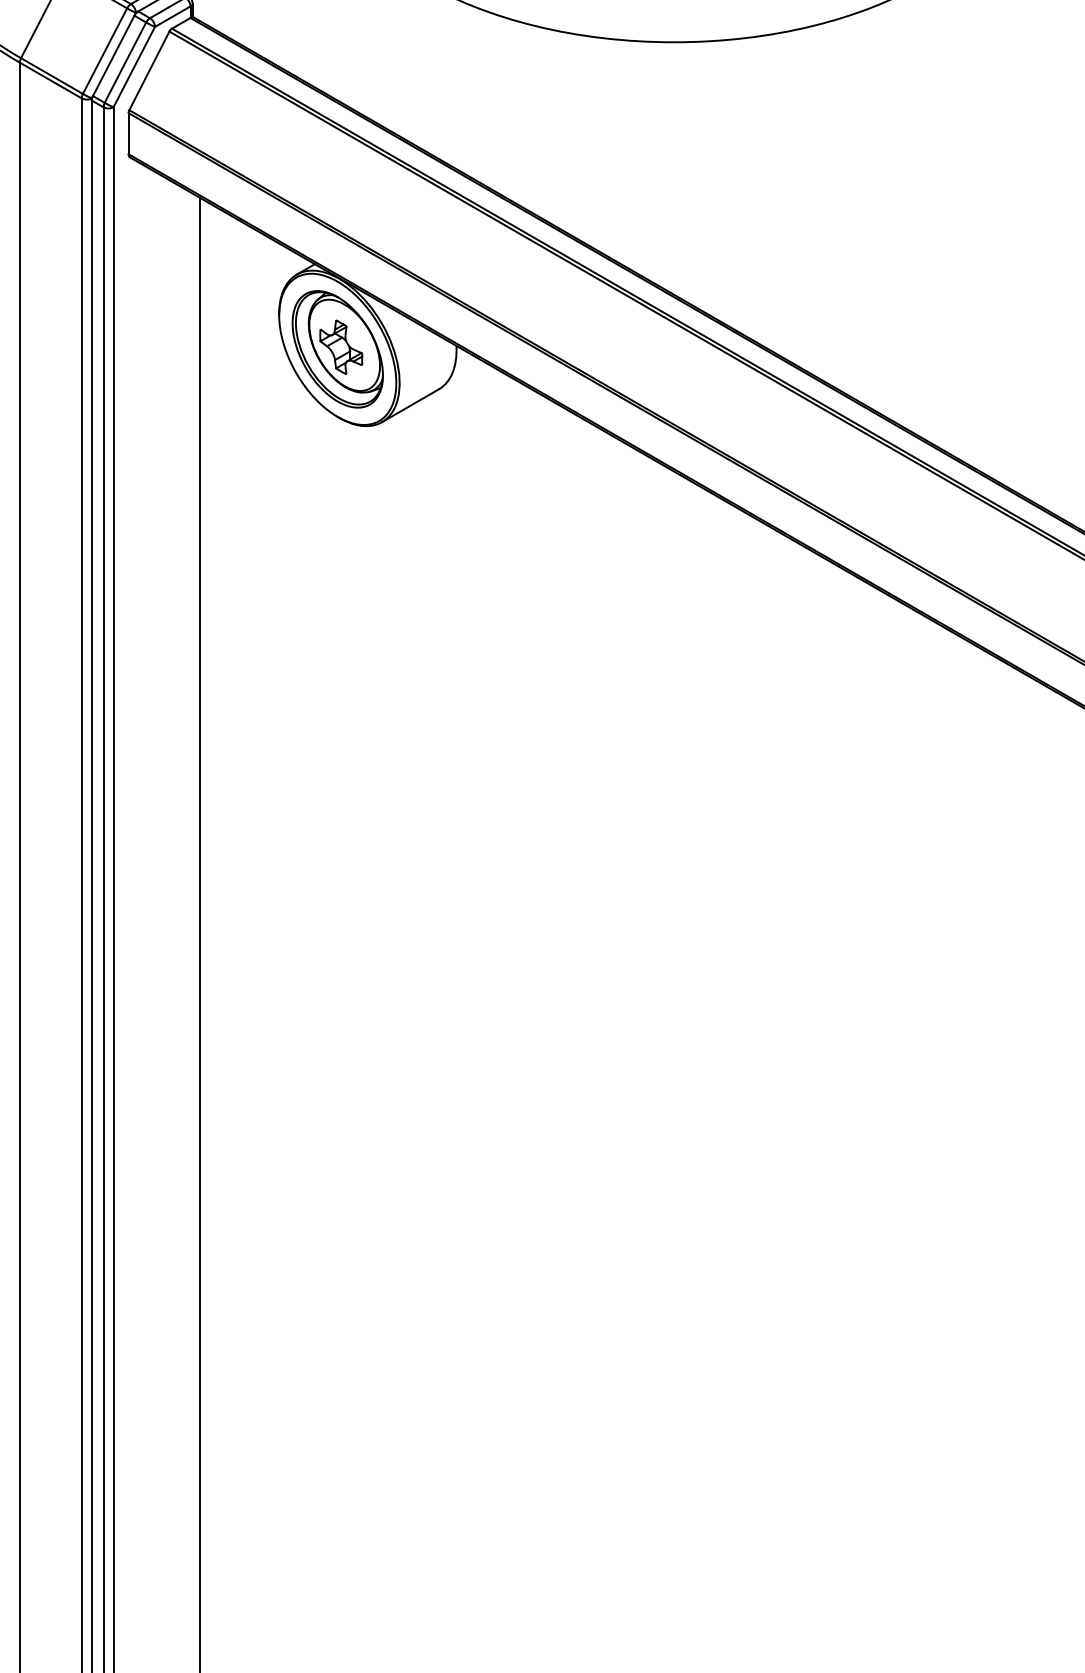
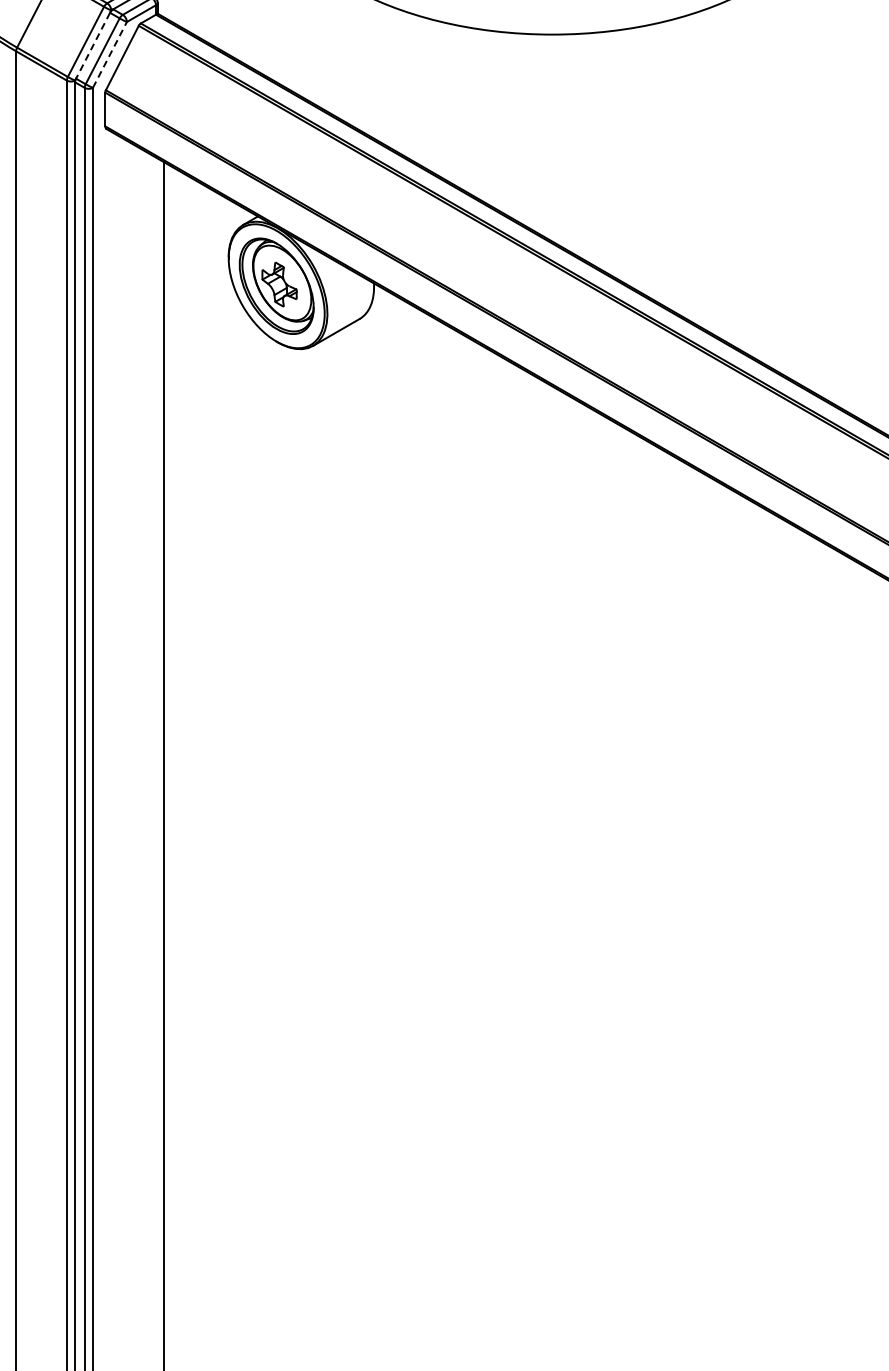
line: (112, 56) -> (92, 46), solid -> dashed
line: (134, 66) -> (110, 54), solid -> dashed

